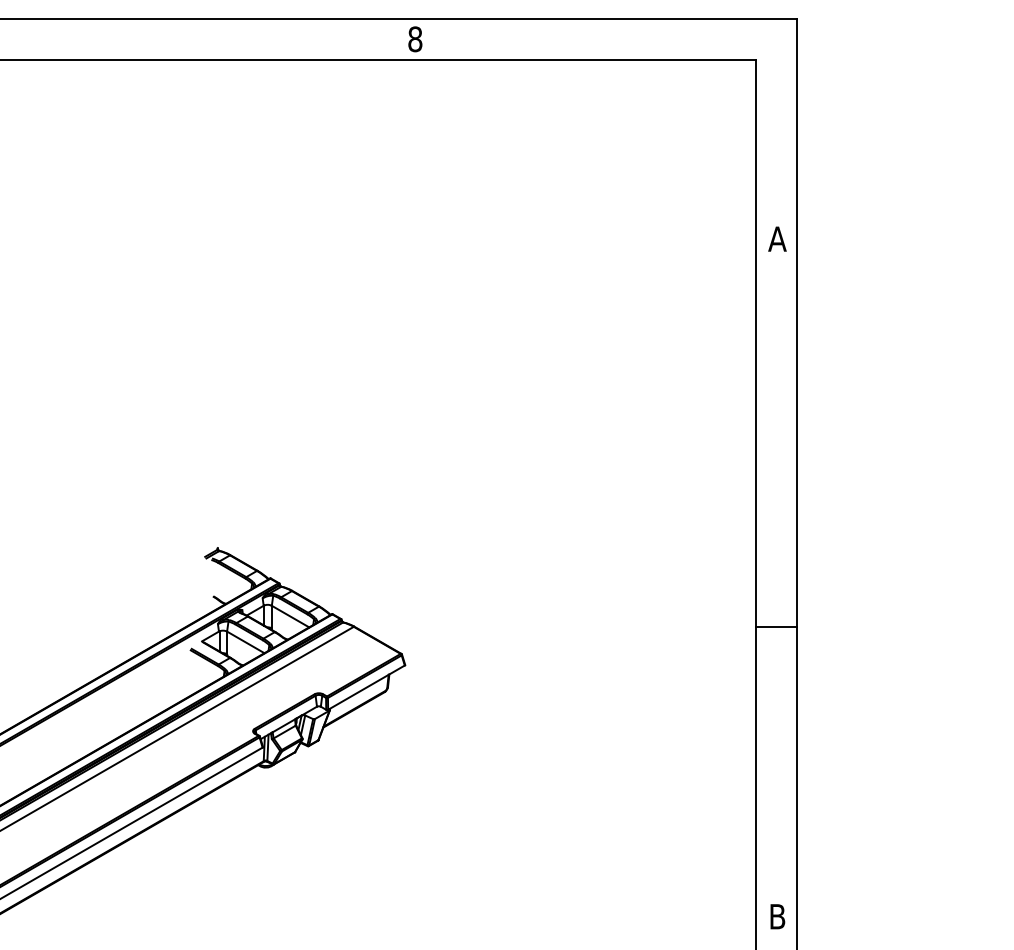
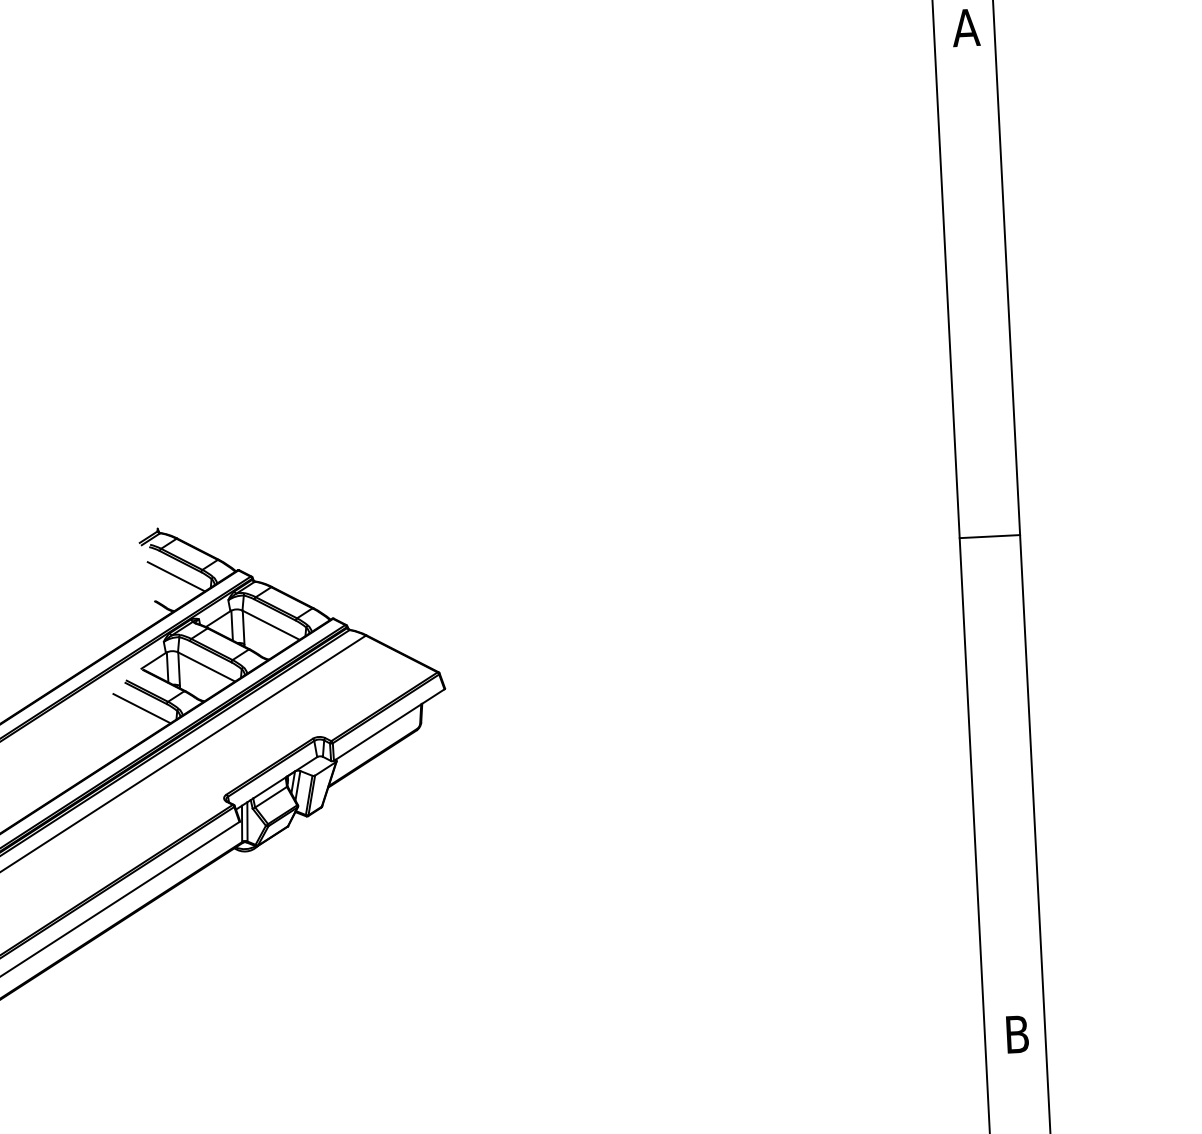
line: (228, 580) -> (176, 576), added
line: (775, 626) -> (988, 536), moved
line: (200, 668) -> (141, 709), added

